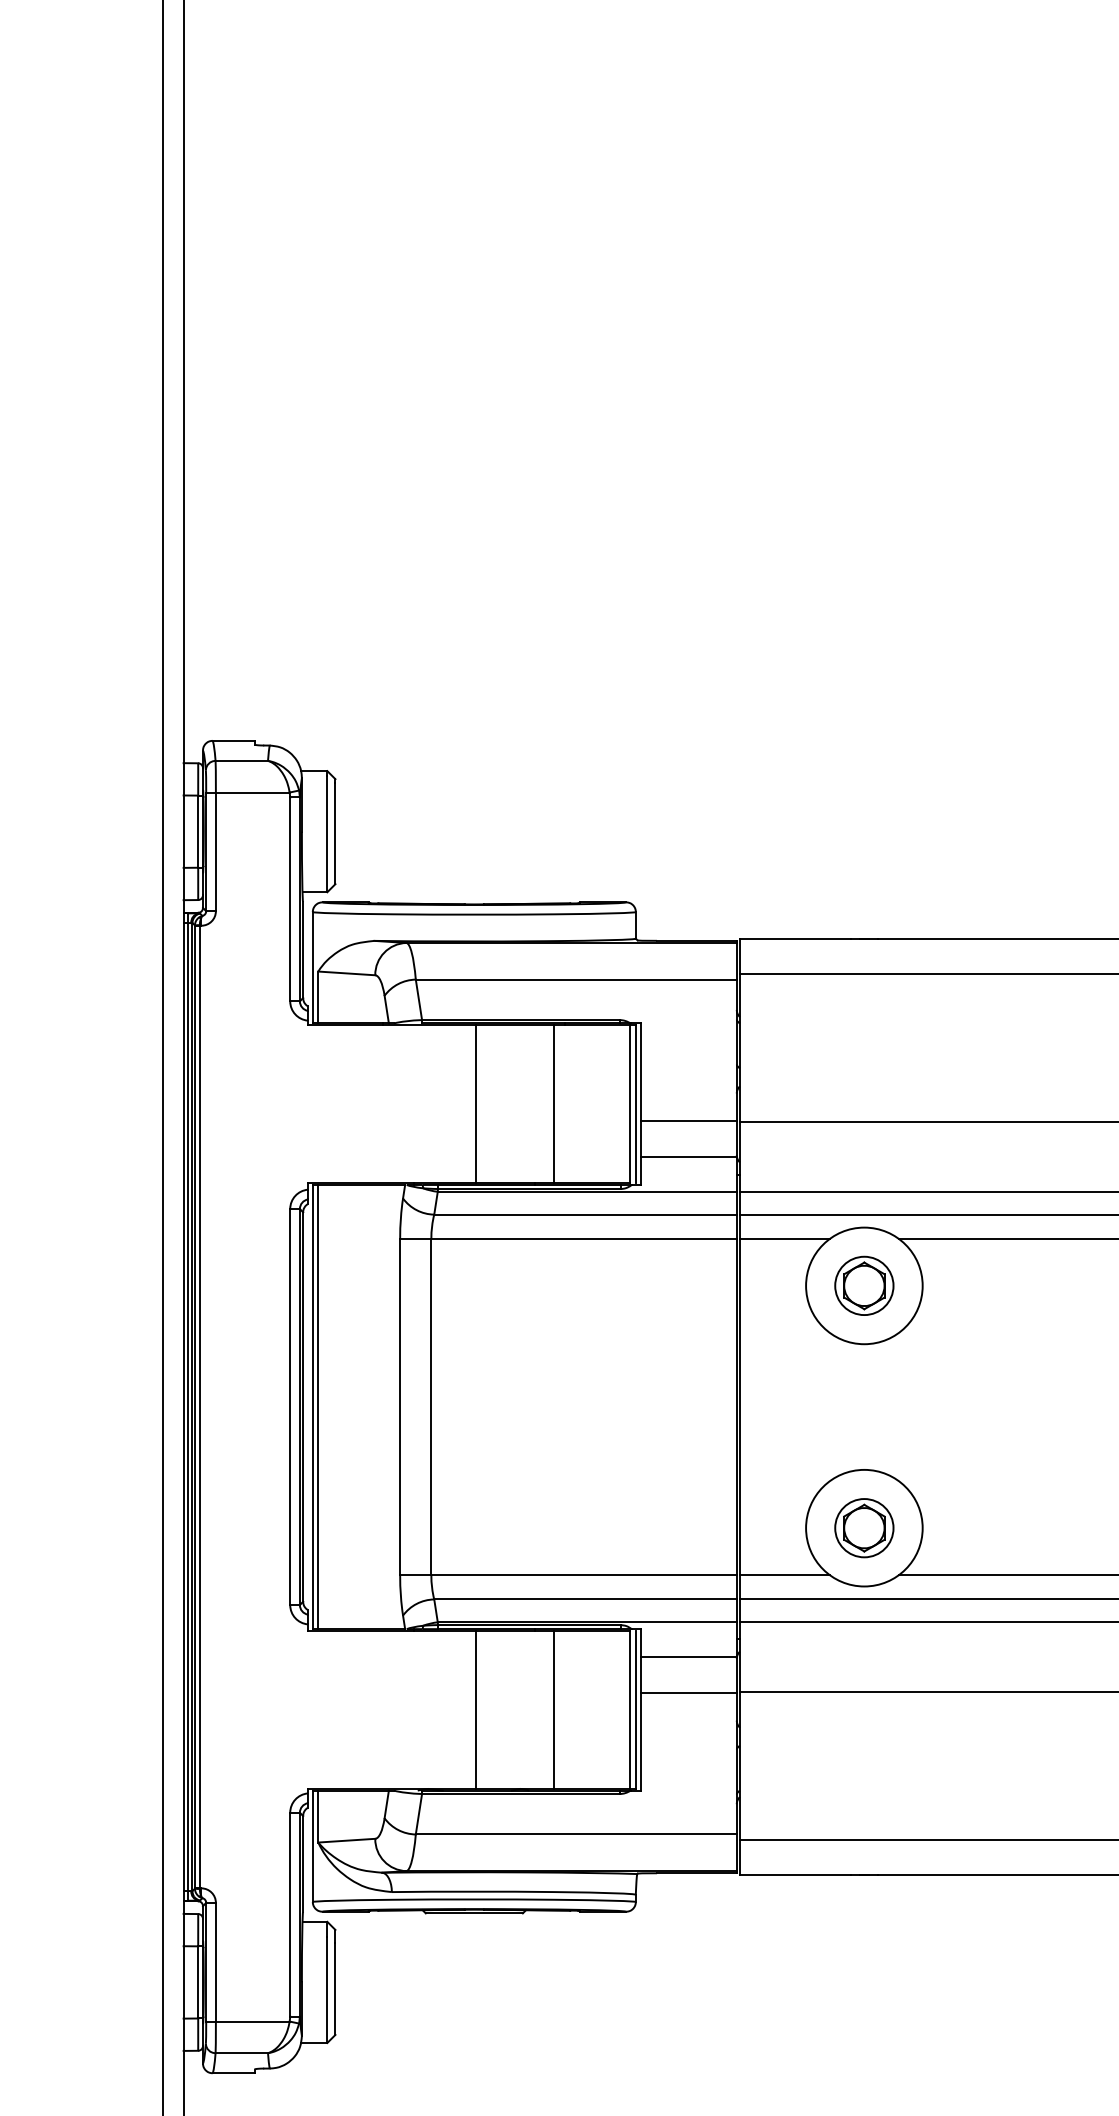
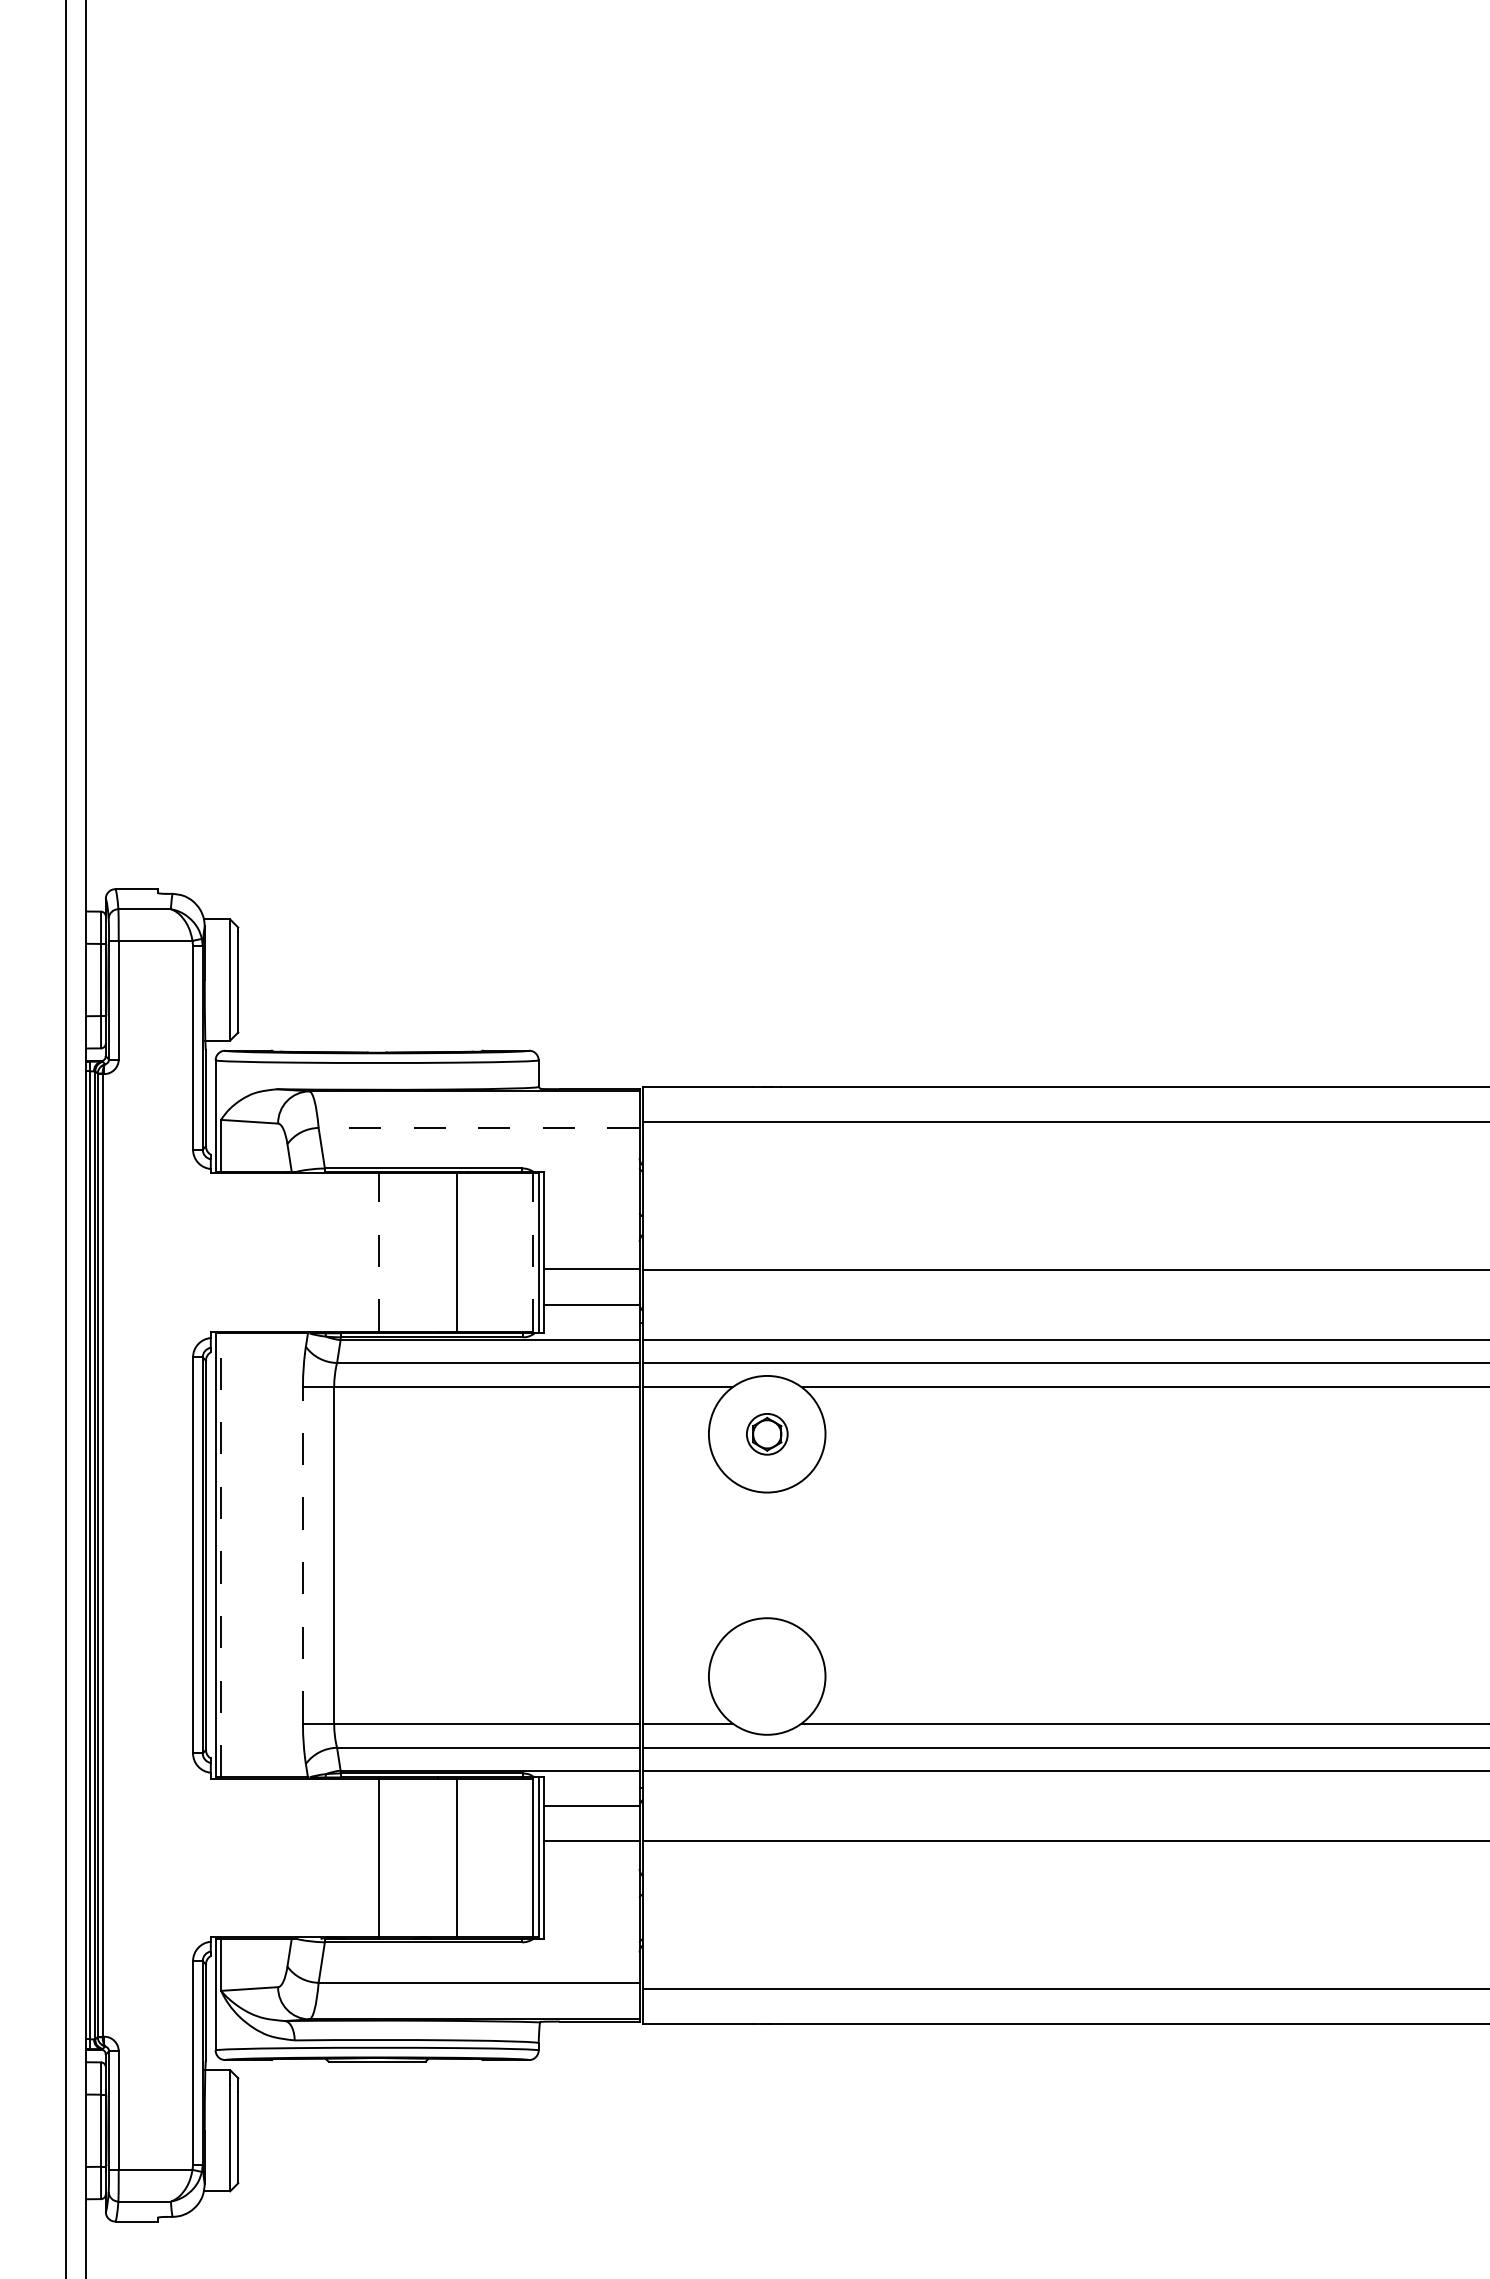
line: (575, 979) -> (478, 1127), solid -> dashed
line: (475, 1104) -> (378, 1252), solid -> dashed
line: (630, 1104) -> (533, 1252), solid -> dashed
part: (864, 1286) -> (767, 1434), size x0.7
line: (318, 1406) -> (221, 1554), solid -> dashed
line: (399, 1406) -> (302, 1554), solid -> dashed
part: (864, 1528) -> (767, 1676), removed

